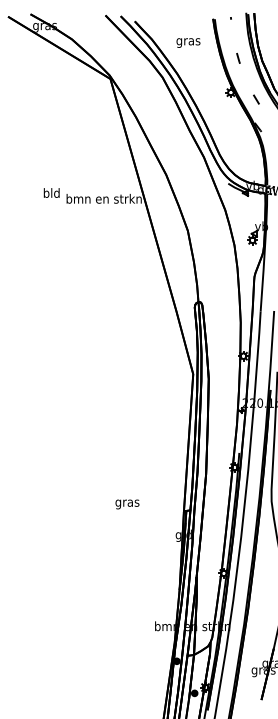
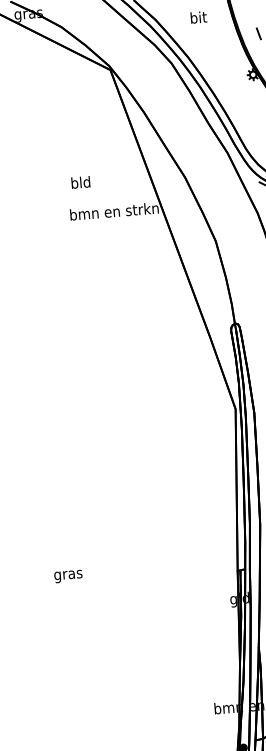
text: (188, 41) -> (198, 18), gras -> bit
text: (51, 192) -> (80, 181), moved
text: (127, 504) -> (68, 576), moved

